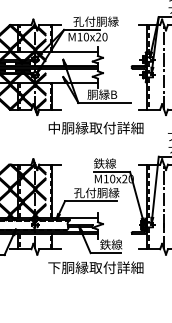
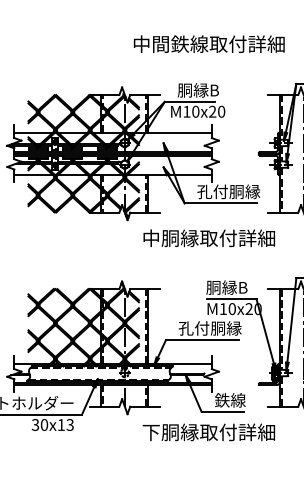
text: (95, 21) -> (208, 90), 孔付胴縁 -> 胴縁B
text: (109, 94) -> (228, 191), 胴縁B -> 孔付胴縁
text: (108, 163) -> (226, 287), 鉄線 -> 胴縁B

